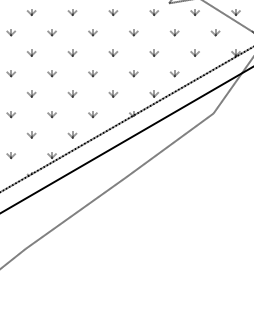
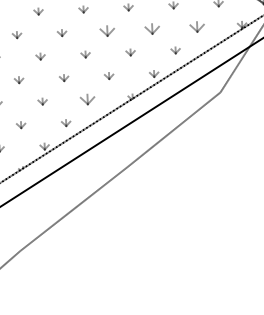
part: (112, 52) -> (106, 30), size x1.6
part: (153, 52) -> (151, 28), size x1.6
part: (194, 52) -> (196, 26), size x1.6
part: (92, 114) -> (87, 99), size x1.6

